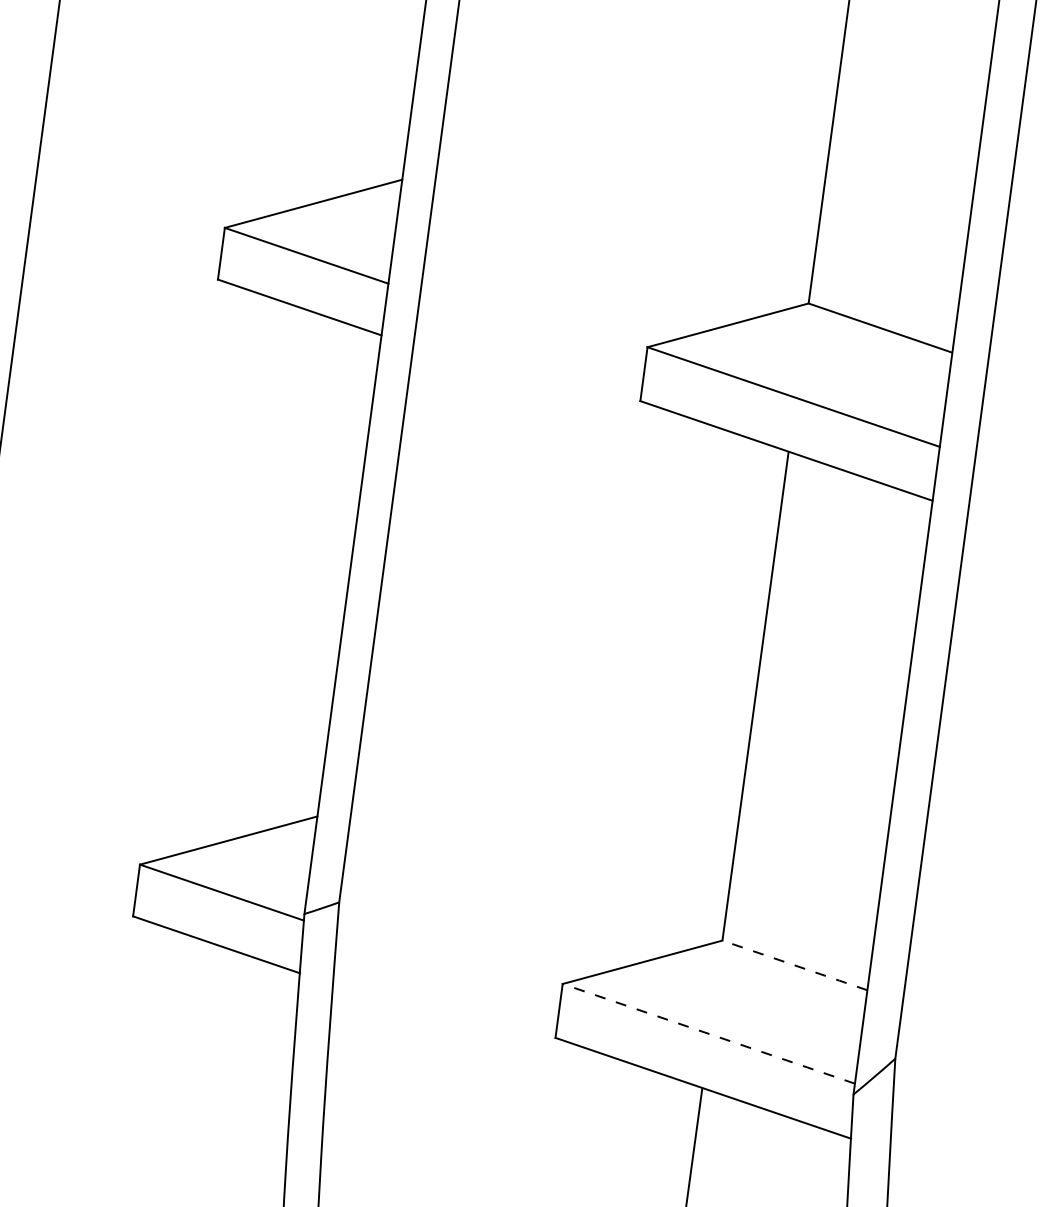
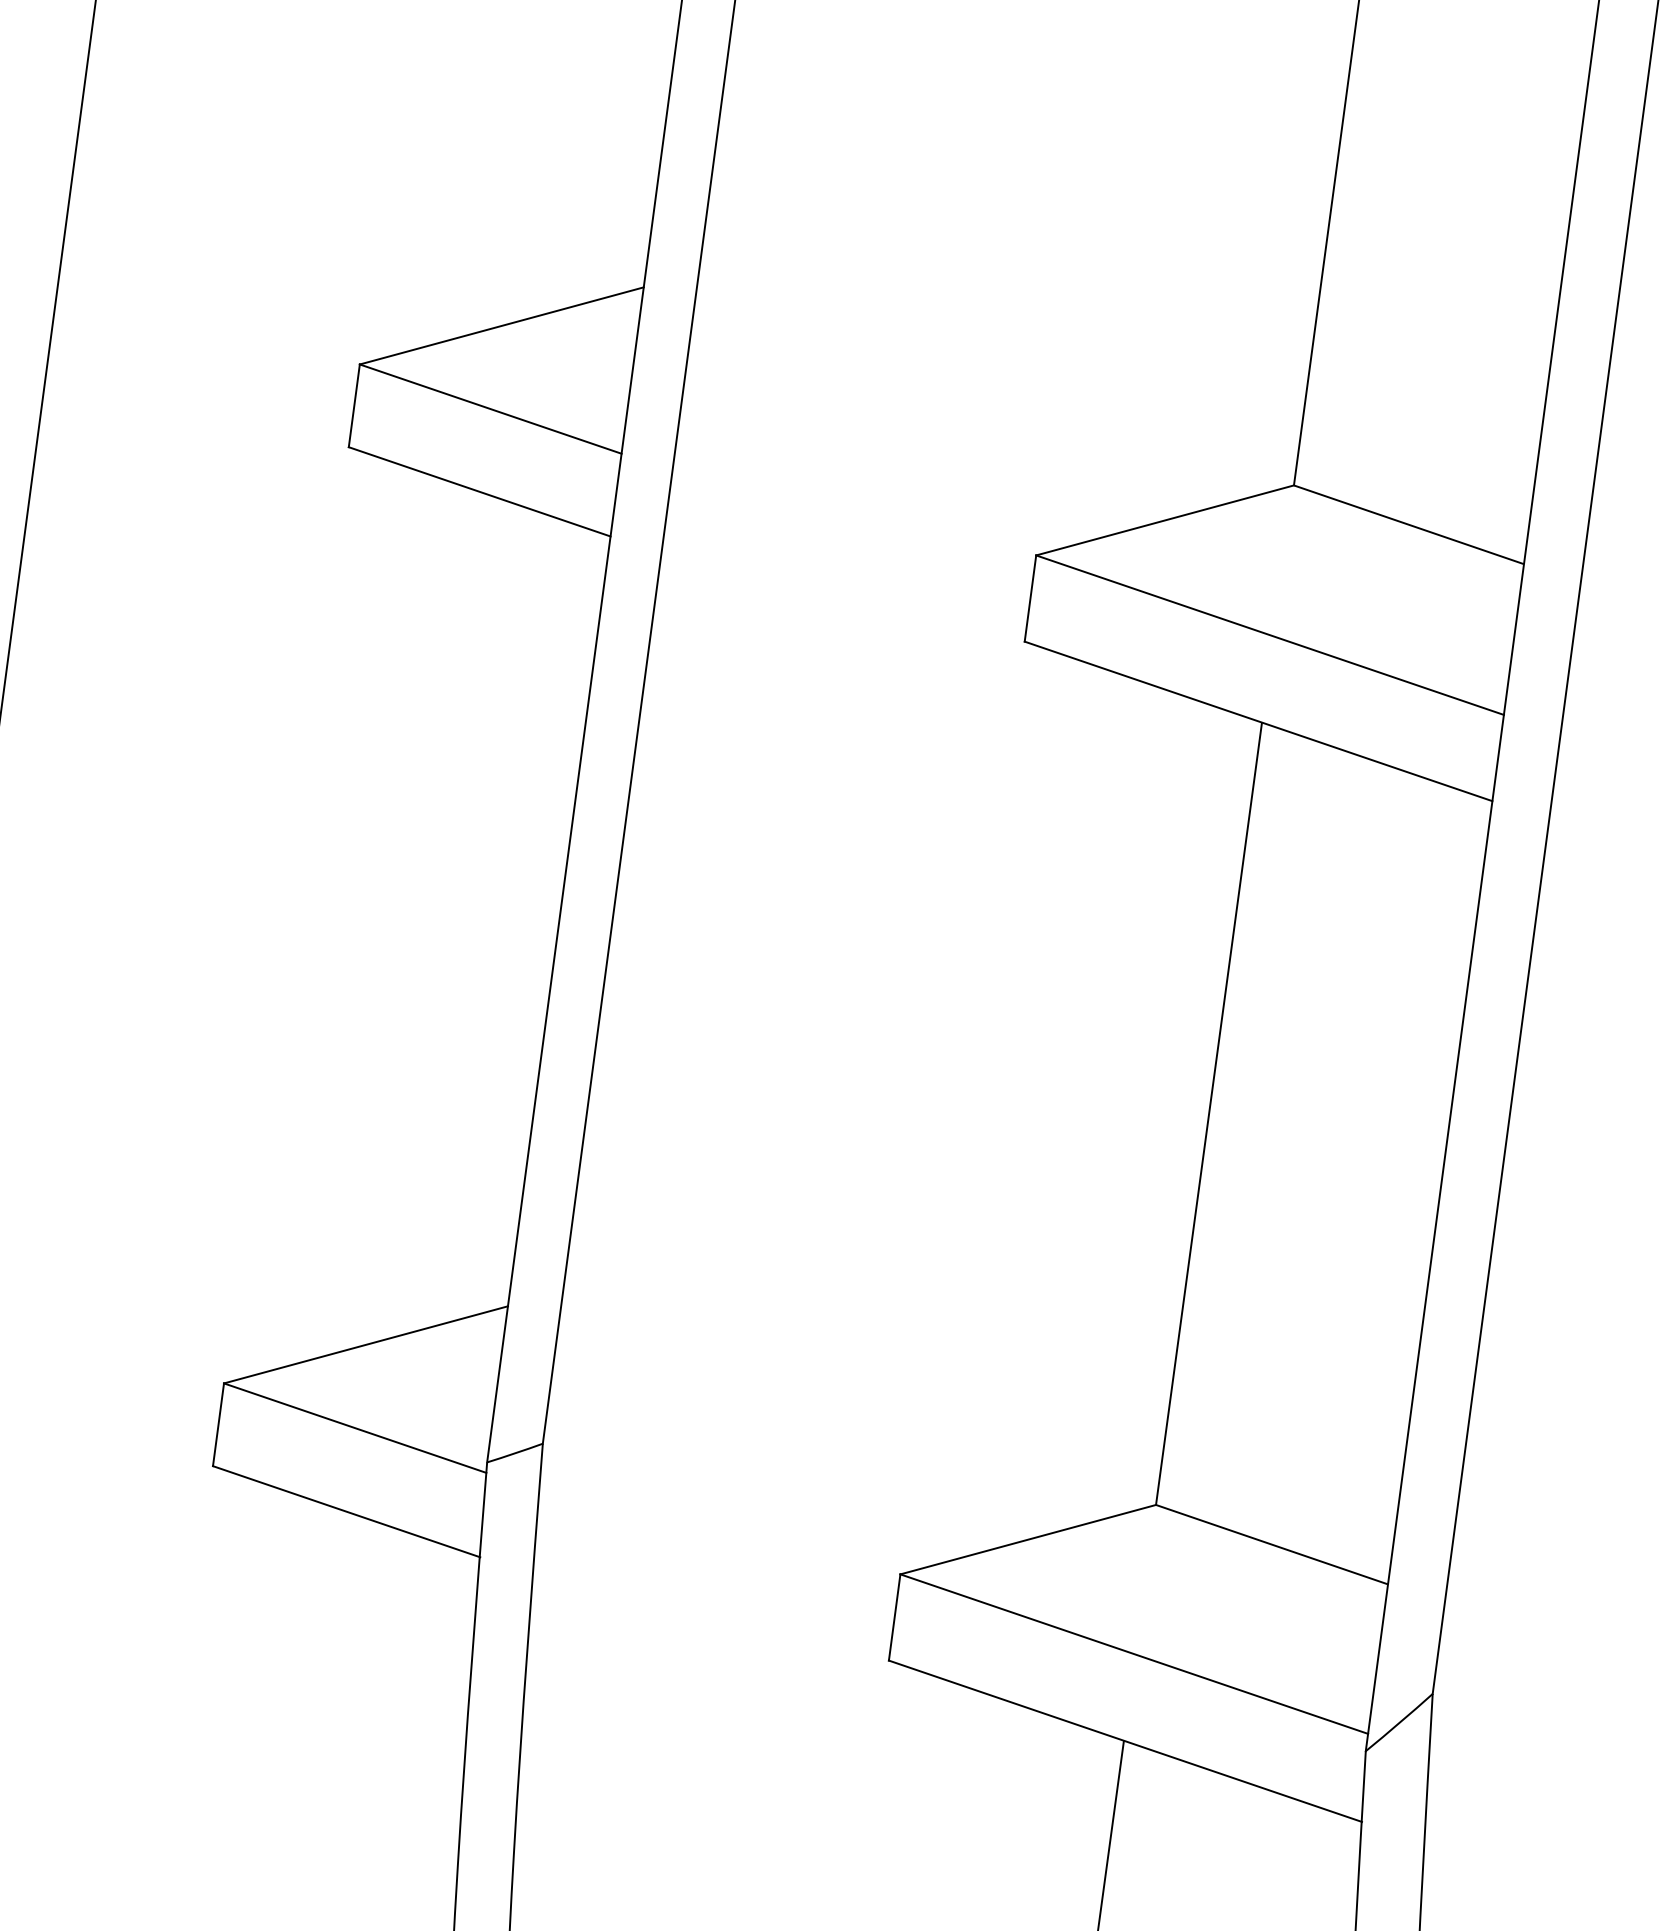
line: (795, 965) -> (1272, 1544), dashed -> solid
line: (708, 1033) -> (1133, 1653), dashed -> solid

